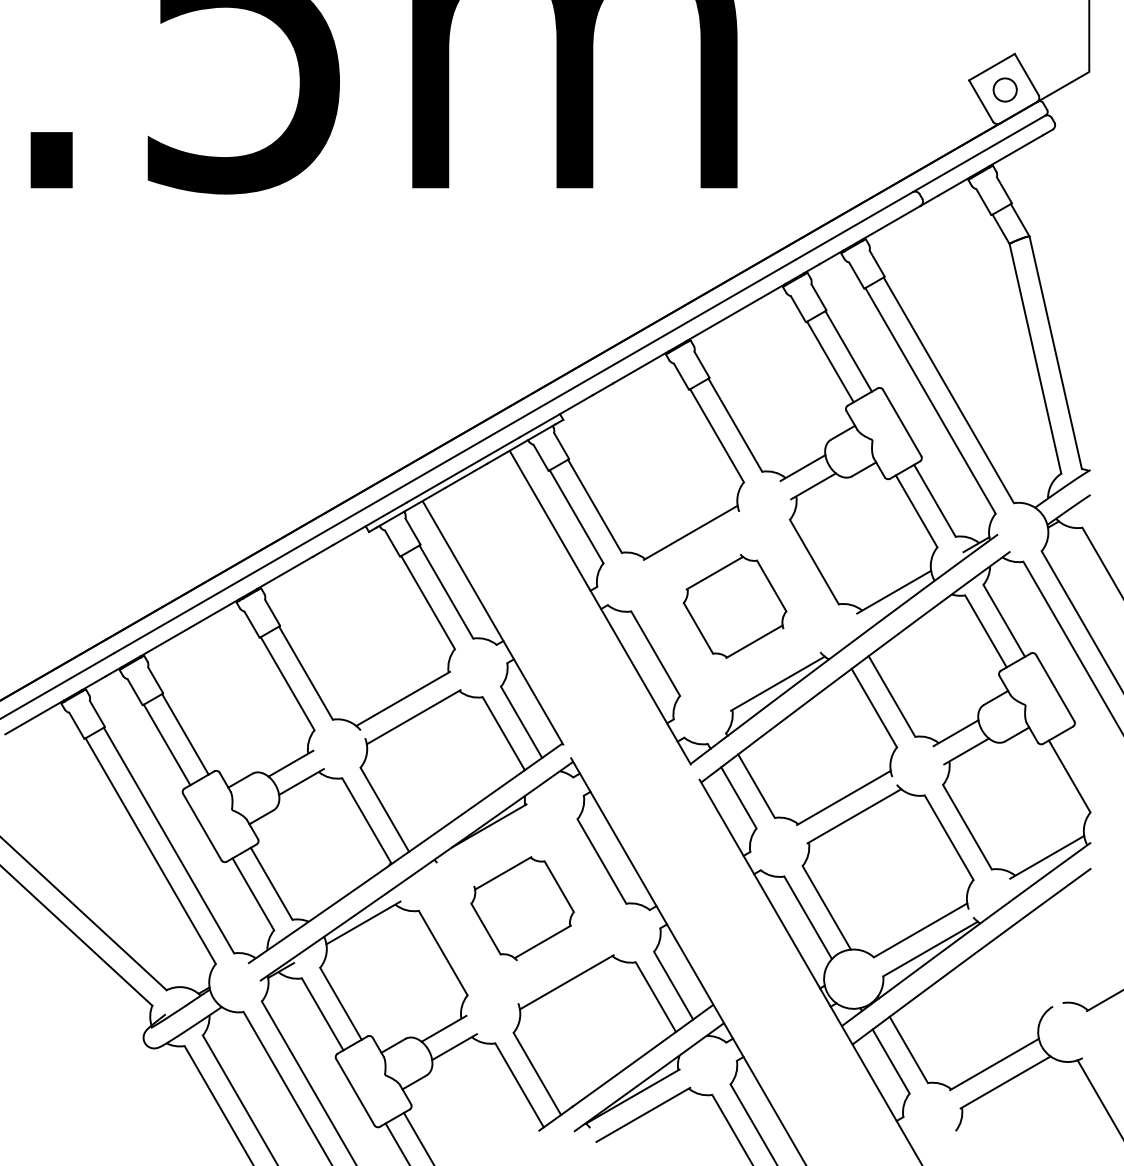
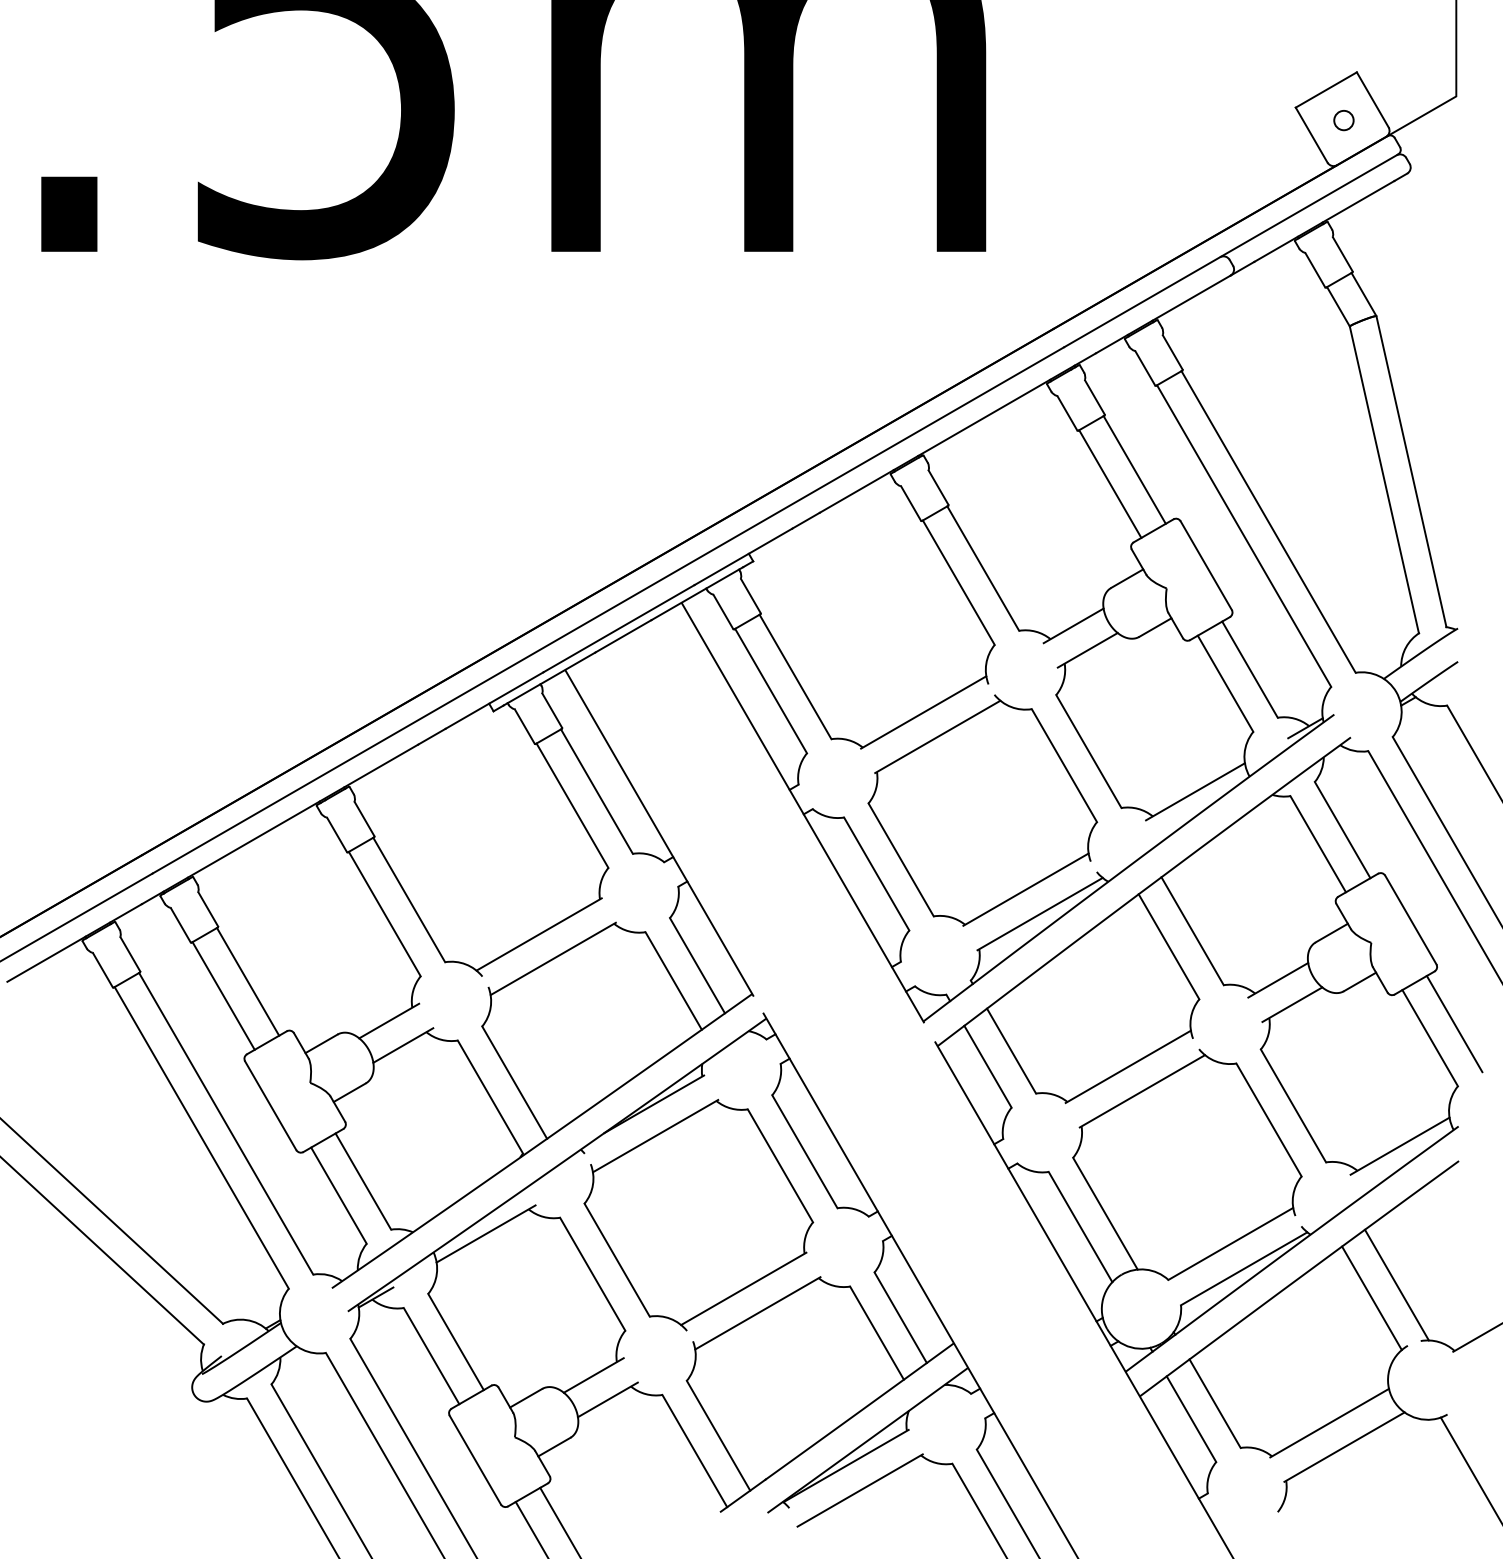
circle: (1004, 90) -> (1343, 120), size x0.62
part: (734, 606) -> (982, 810), size x1.67
line: (1087, 765) -> (1454, 1023), added
part: (522, 908) -> (698, 1214), size x1.67
line: (1044, 960) -> (1396, 1284), added
line: (1025, 971) -> (1371, 1298), added

